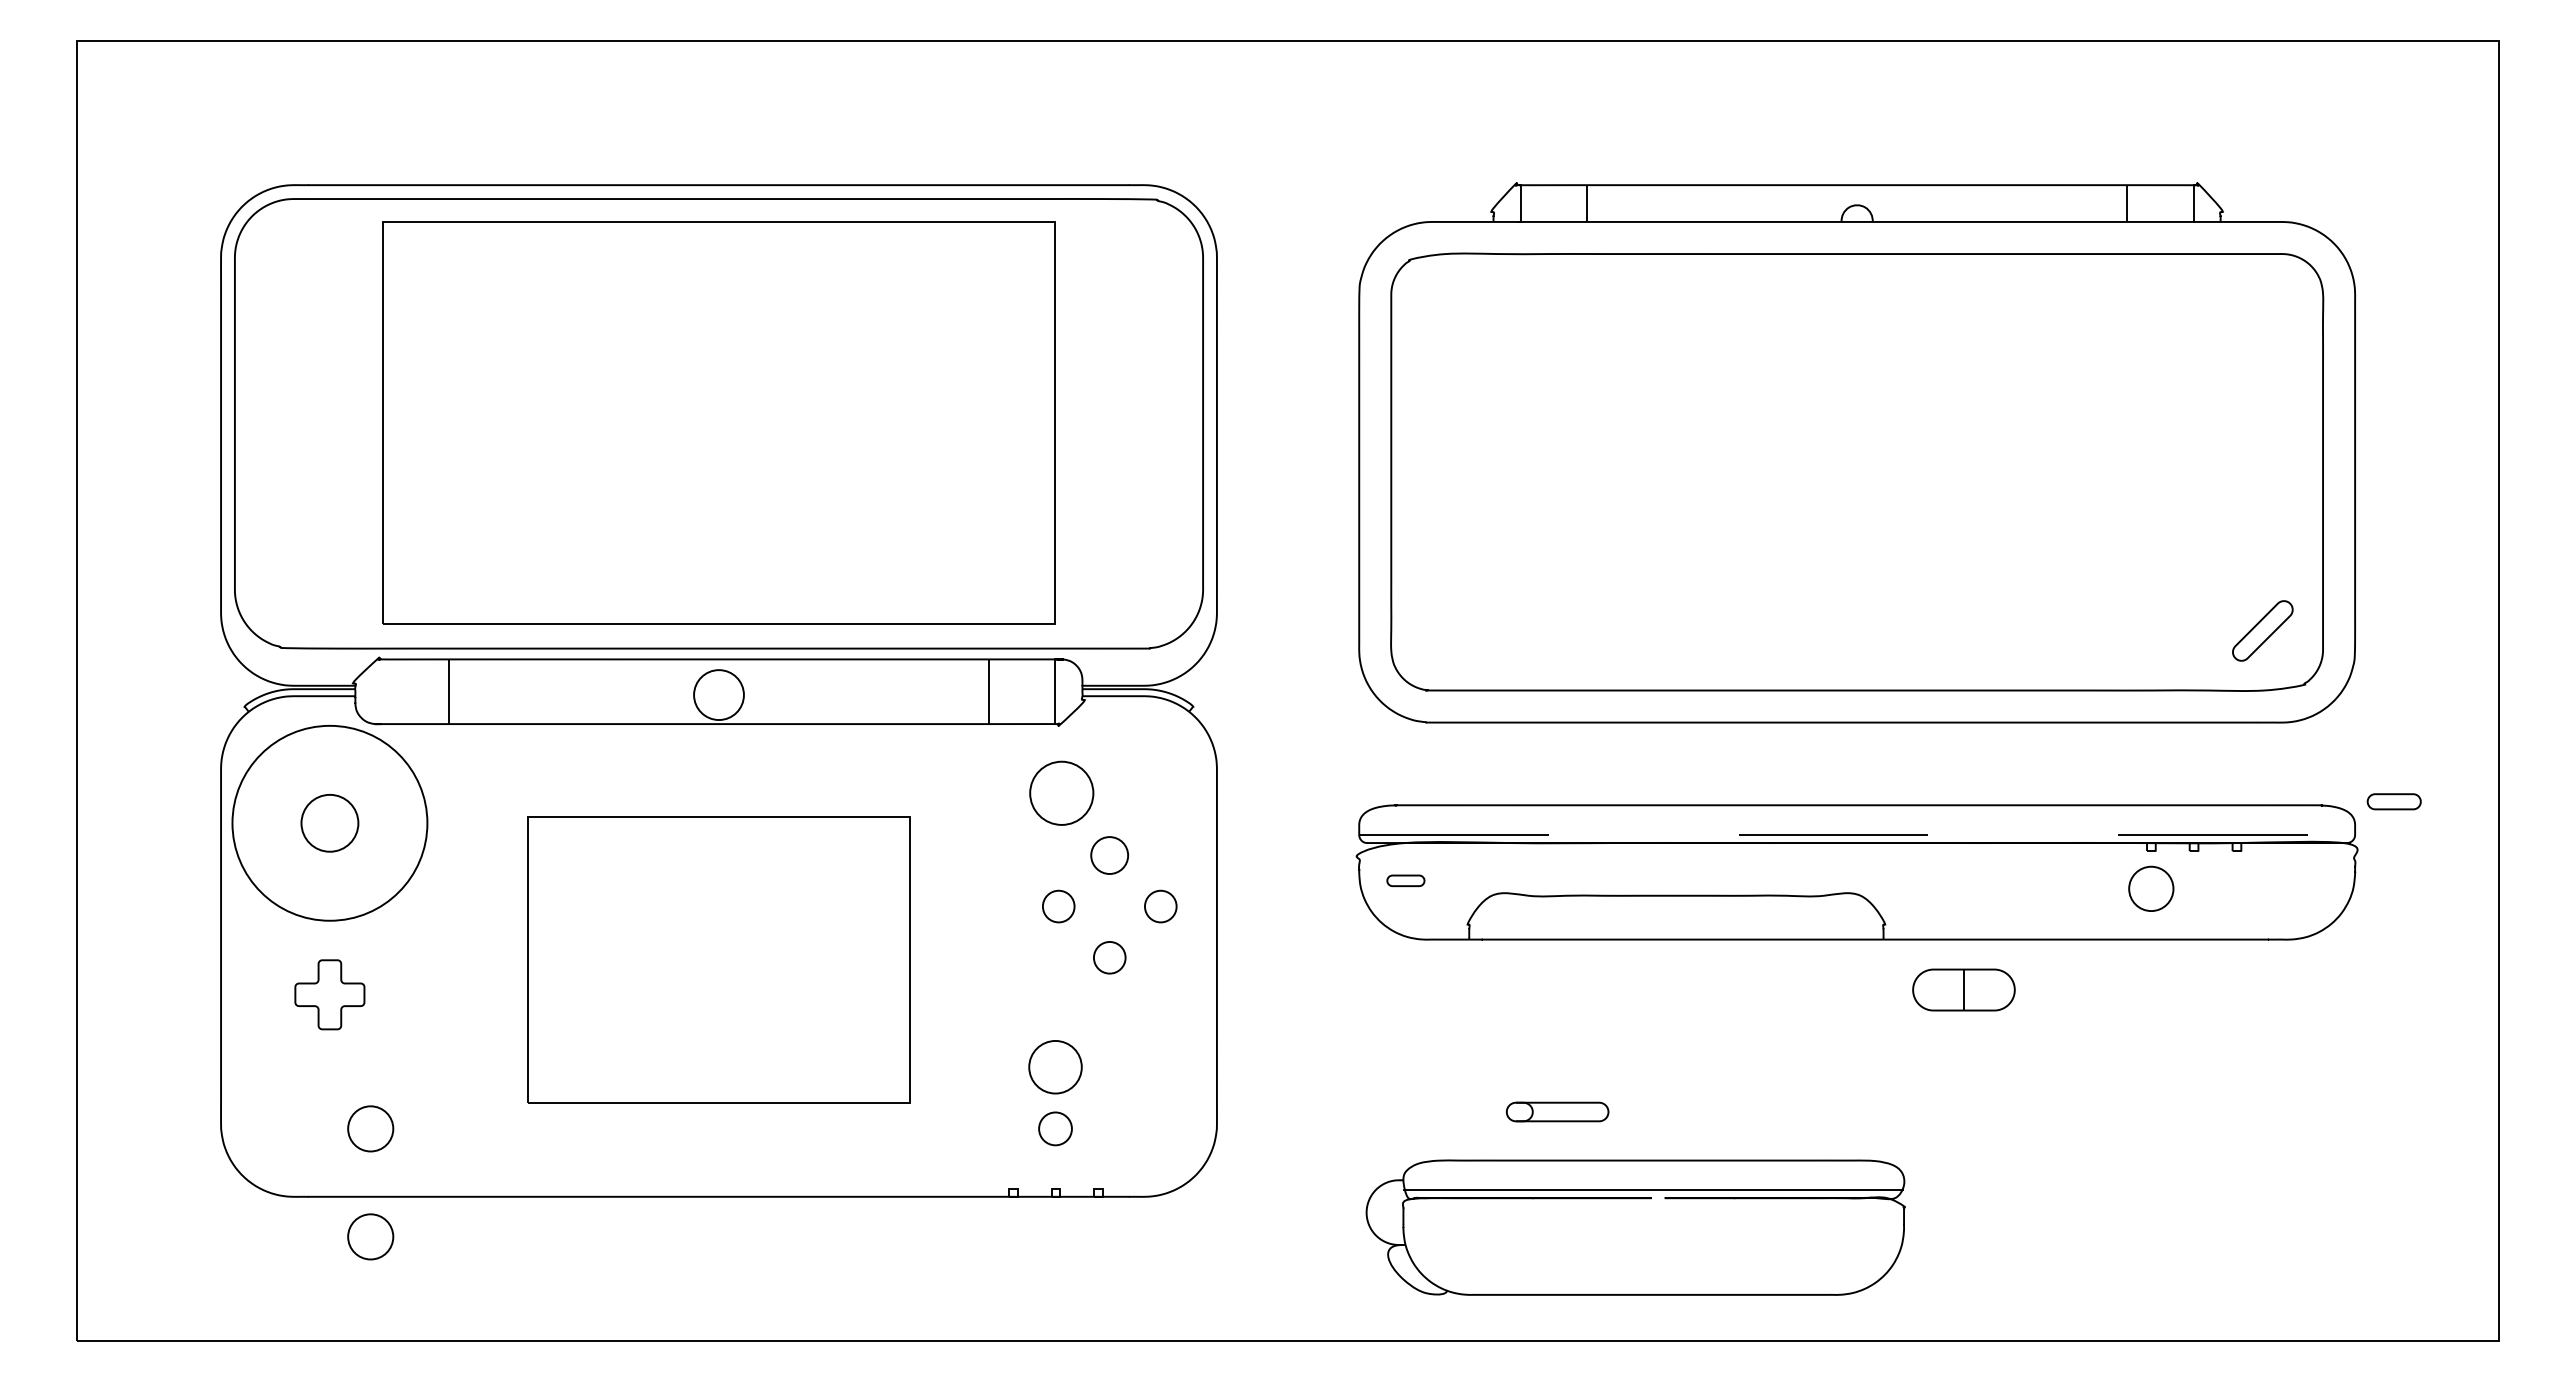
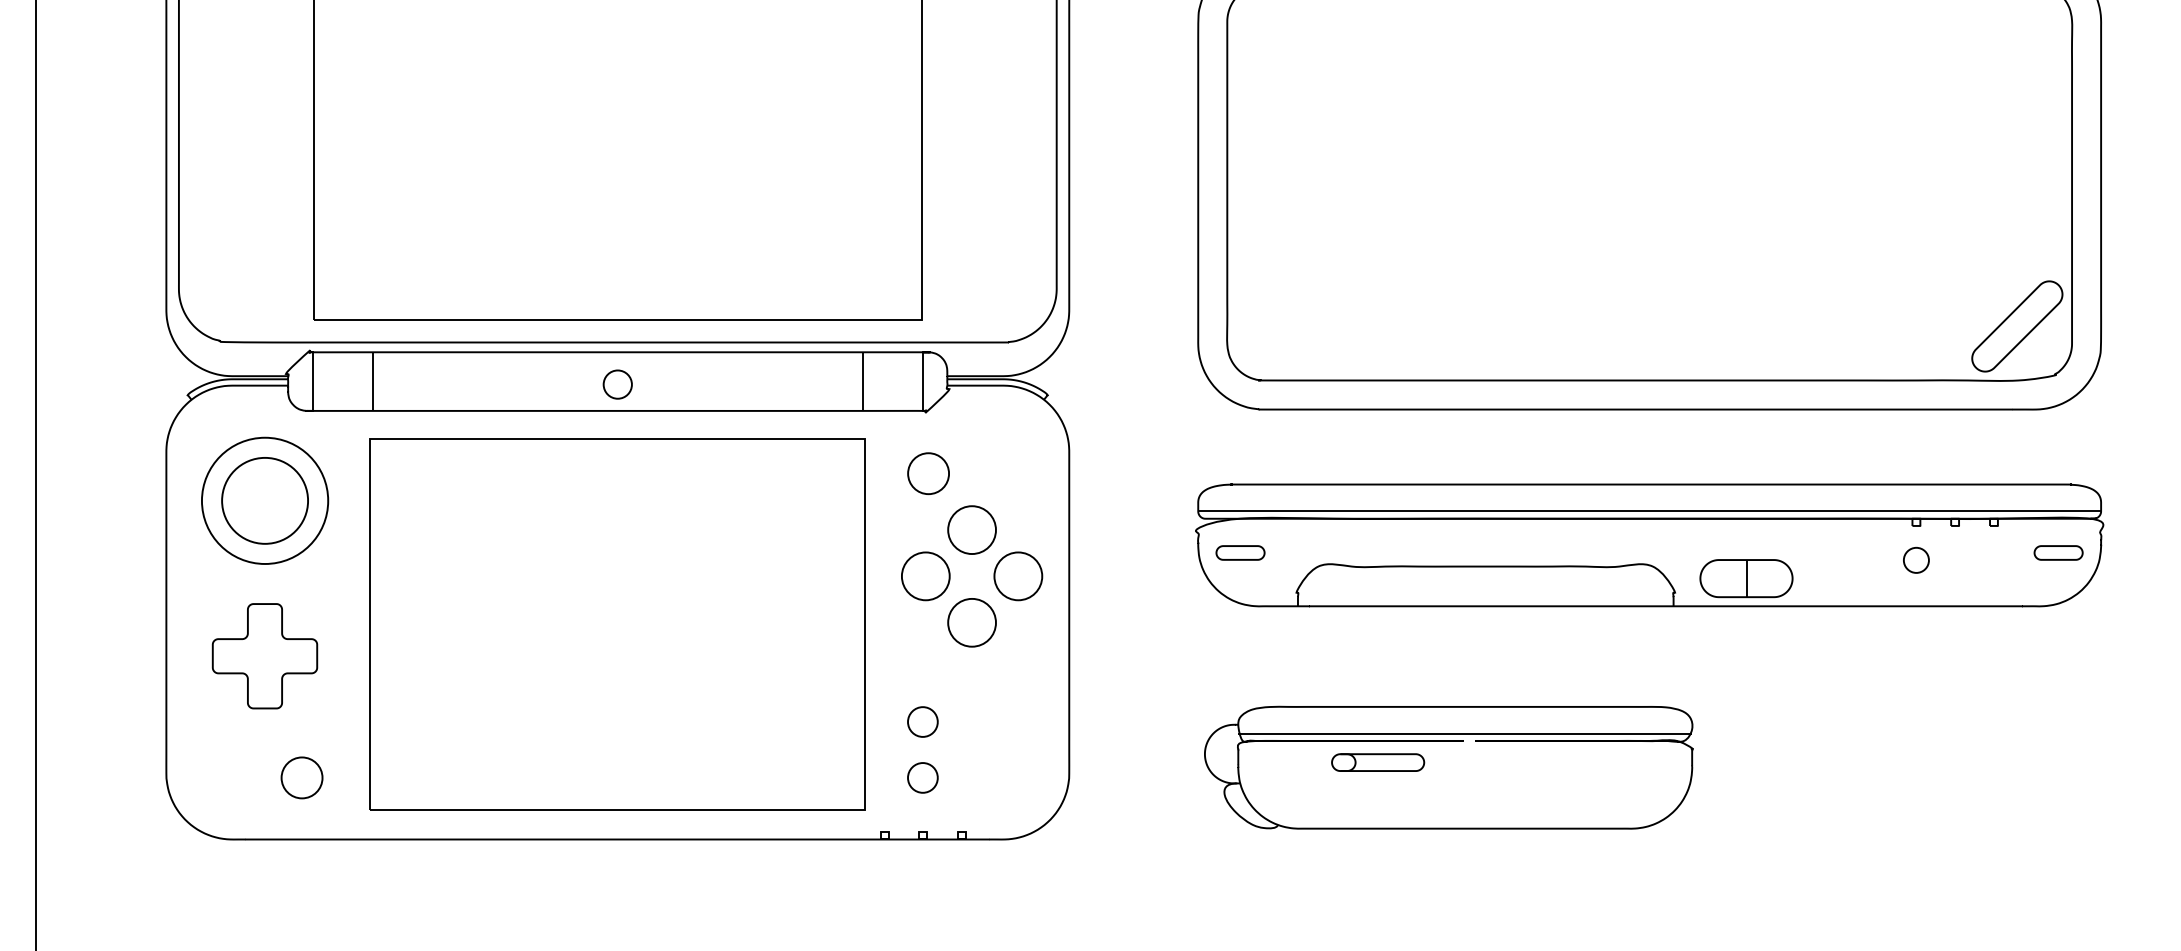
part: (2262, 630) -> (2017, 326), size x1.67
line: (382, 691) -> (312, 381), added
circle: (718, 694) -> (617, 384), size x0.62
circle: (1061, 792) -> (928, 472), size x0.71
part: (2393, 801) -> (2057, 552), moved
circle: (329, 822) -> (264, 500), size x0.71
circle: (329, 822) -> (264, 500), size x1.67
line: (1857, 834) -> (1649, 511), dashed -> solid
circle: (1109, 855) -> (971, 530), size x1.43
part: (1405, 880) -> (1240, 552), size x1.43
circle: (2151, 888) -> (1916, 559), size x0.62
circle: (1058, 906) -> (925, 576), size x1.67
circle: (1160, 906) -> (1018, 576), size x1.67
circle: (1109, 957) -> (971, 622), size x1.67
part: (718, 959) -> (617, 624), size x1.43
part: (1963, 989) -> (1746, 578), moved
part: (329, 994) -> (264, 656), size x1.67
circle: (1055, 1066) -> (922, 721), size x0.62
part: (1635, 1227) -> (1448, 767), moved
circle: (370, 1236) -> (301, 875), removed

